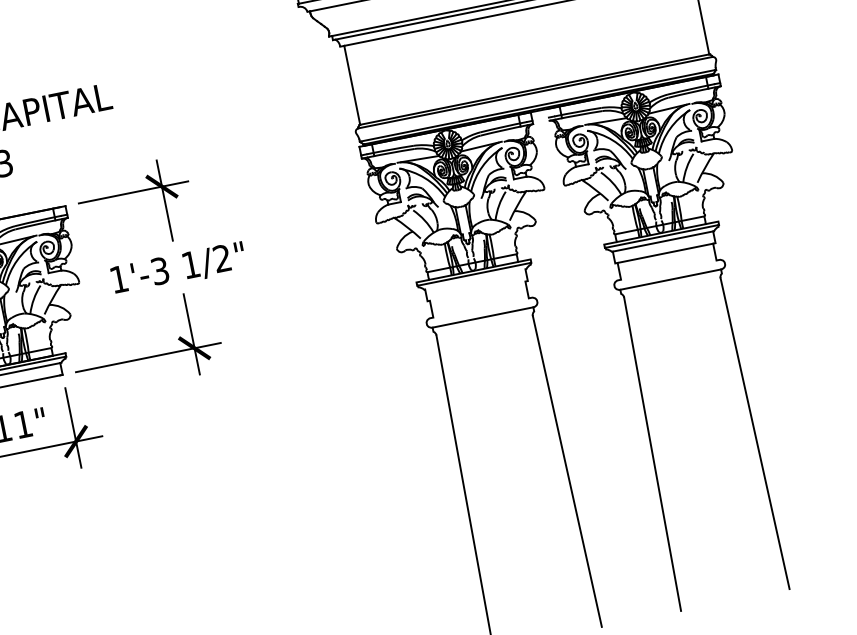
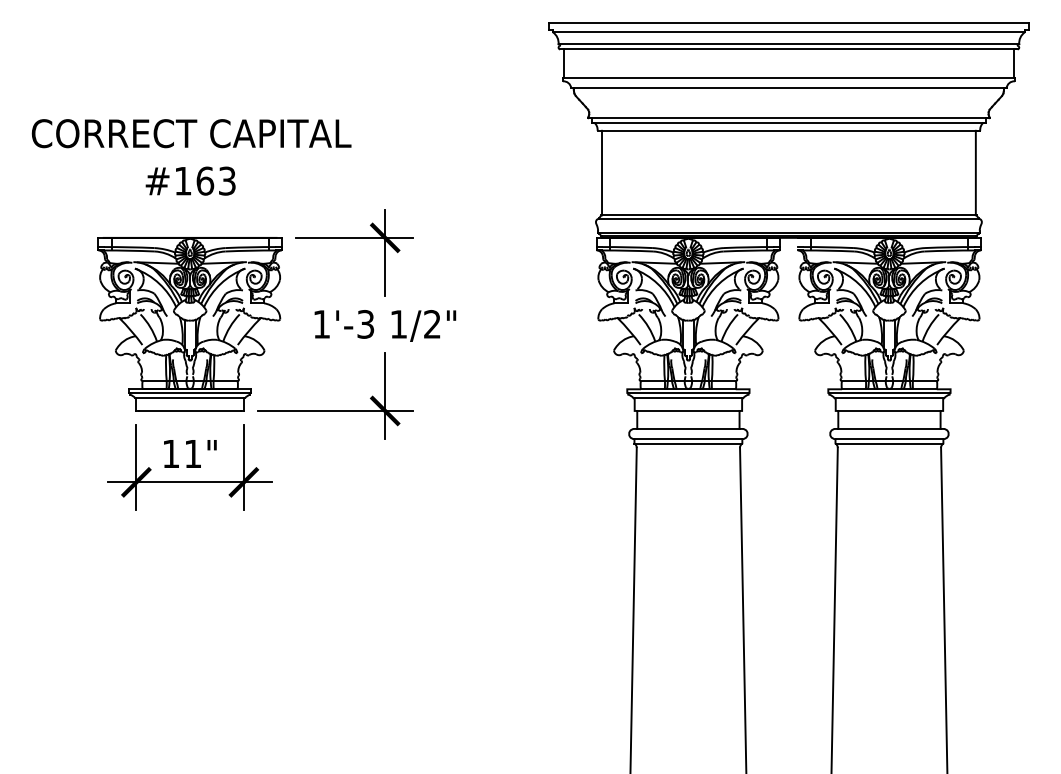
line: (668, 269) -> (889, 428), added
line: (475, 279) -> (688, 398), added
line: (671, 283) -> (889, 443), added
line: (477, 290) -> (688, 410), added
line: (481, 307) -> (688, 428), added
line: (483, 321) -> (688, 443), added

